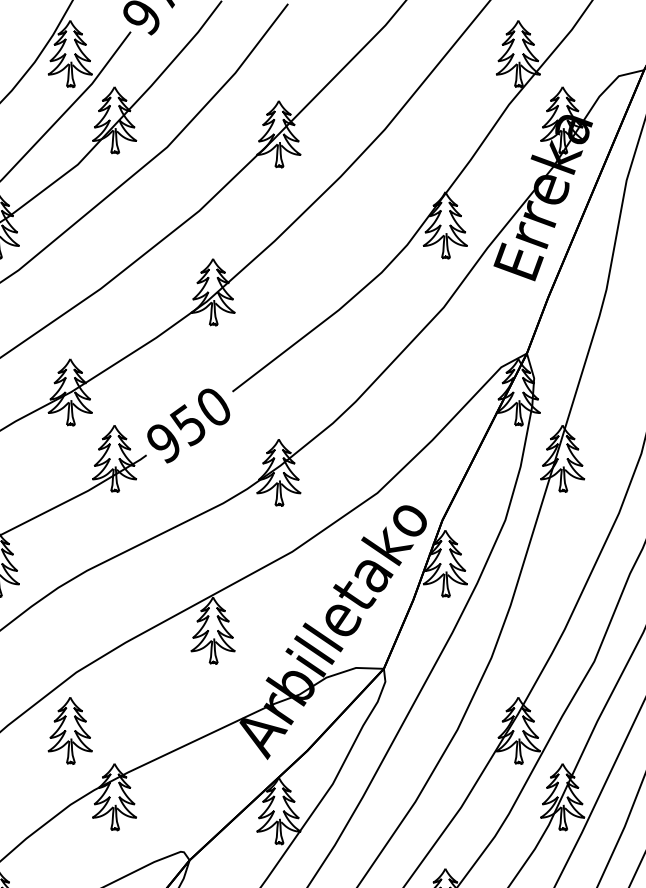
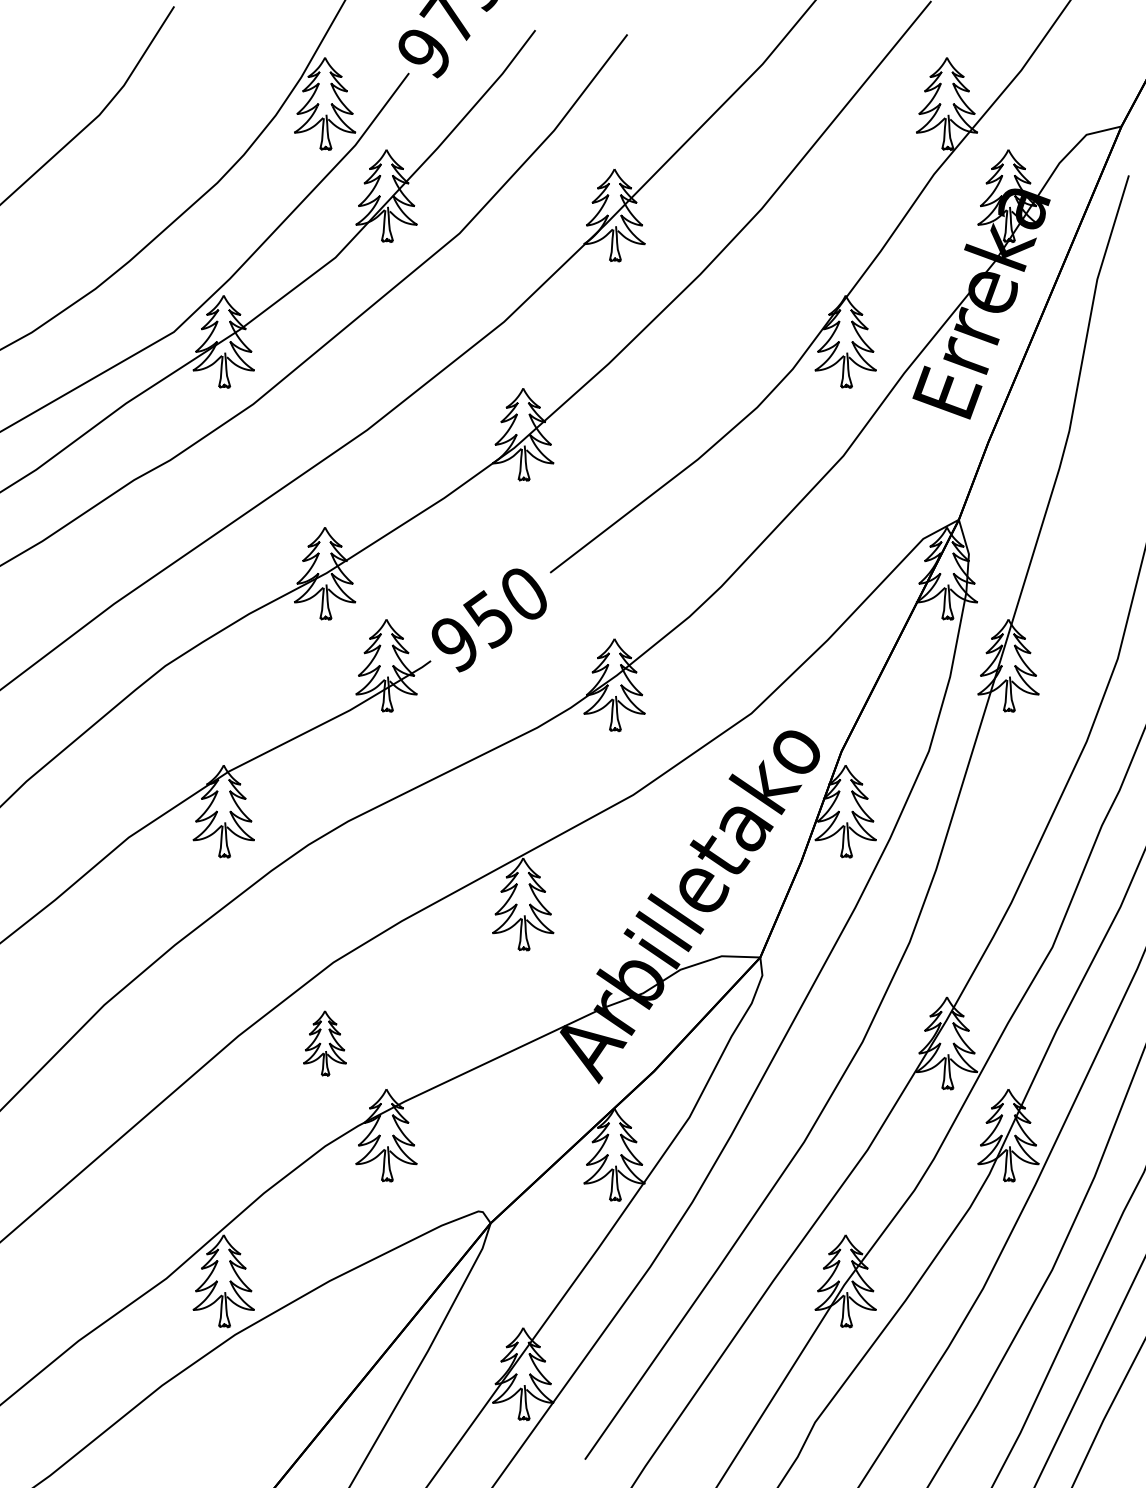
part: (69, 730) -> (324, 1043), size x0.7

